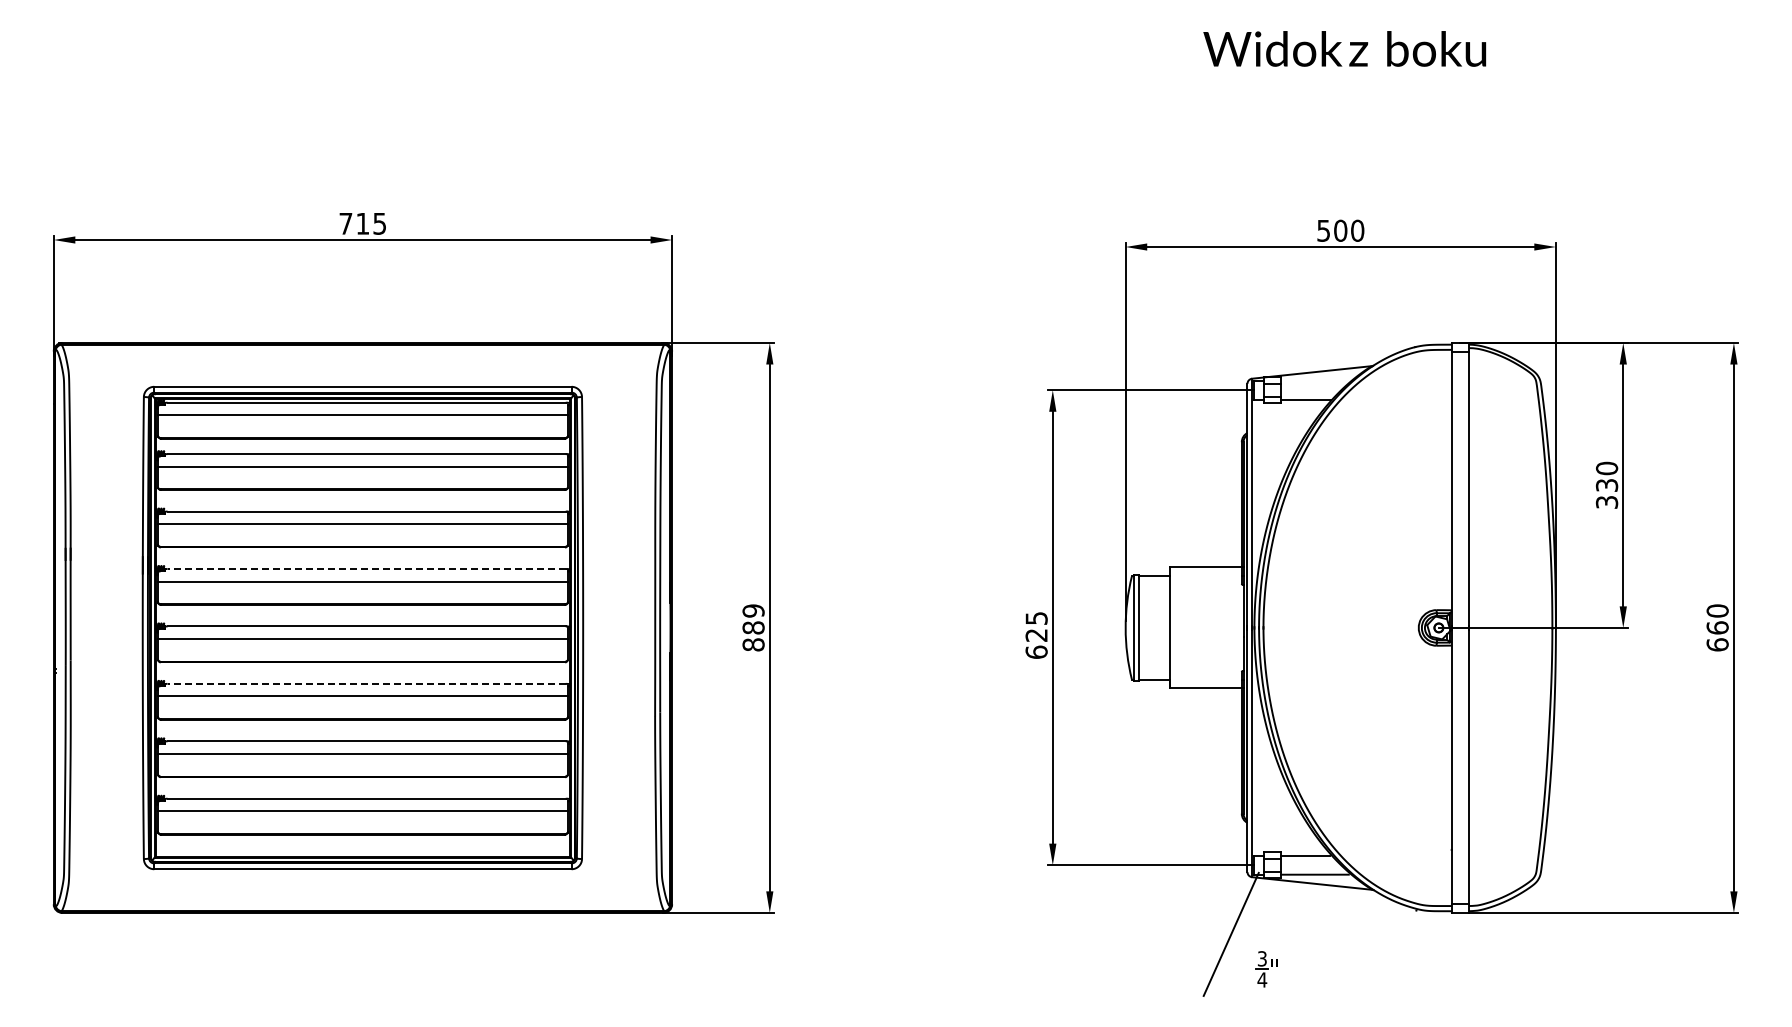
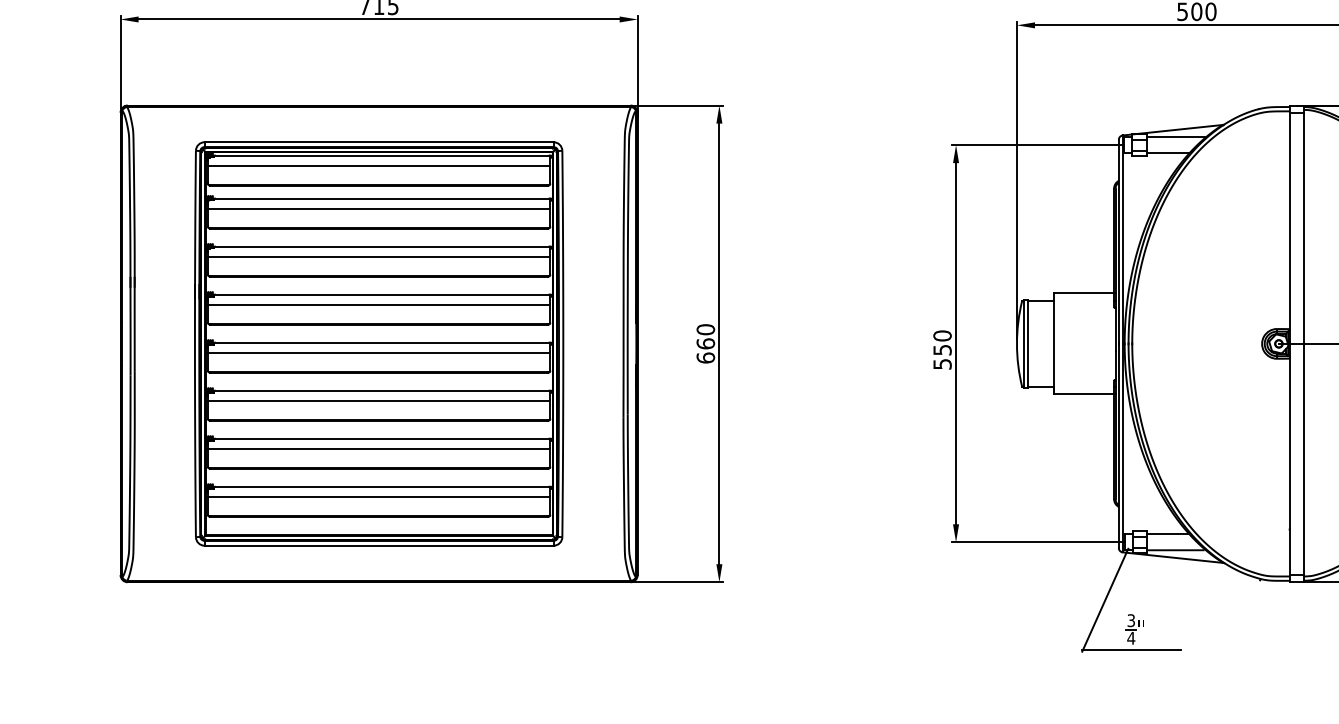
line: (1315, 380) -> (1175, 136), added
line: (366, 569) -> (382, 295), dashed -> solid
text: (753, 627) -> (705, 343), 889 -> 660
text: (1036, 634) -> (942, 349), 625 -> 550
line: (366, 683) -> (382, 390), dashed -> solid
line: (1262, 993) -> (1131, 649), added

